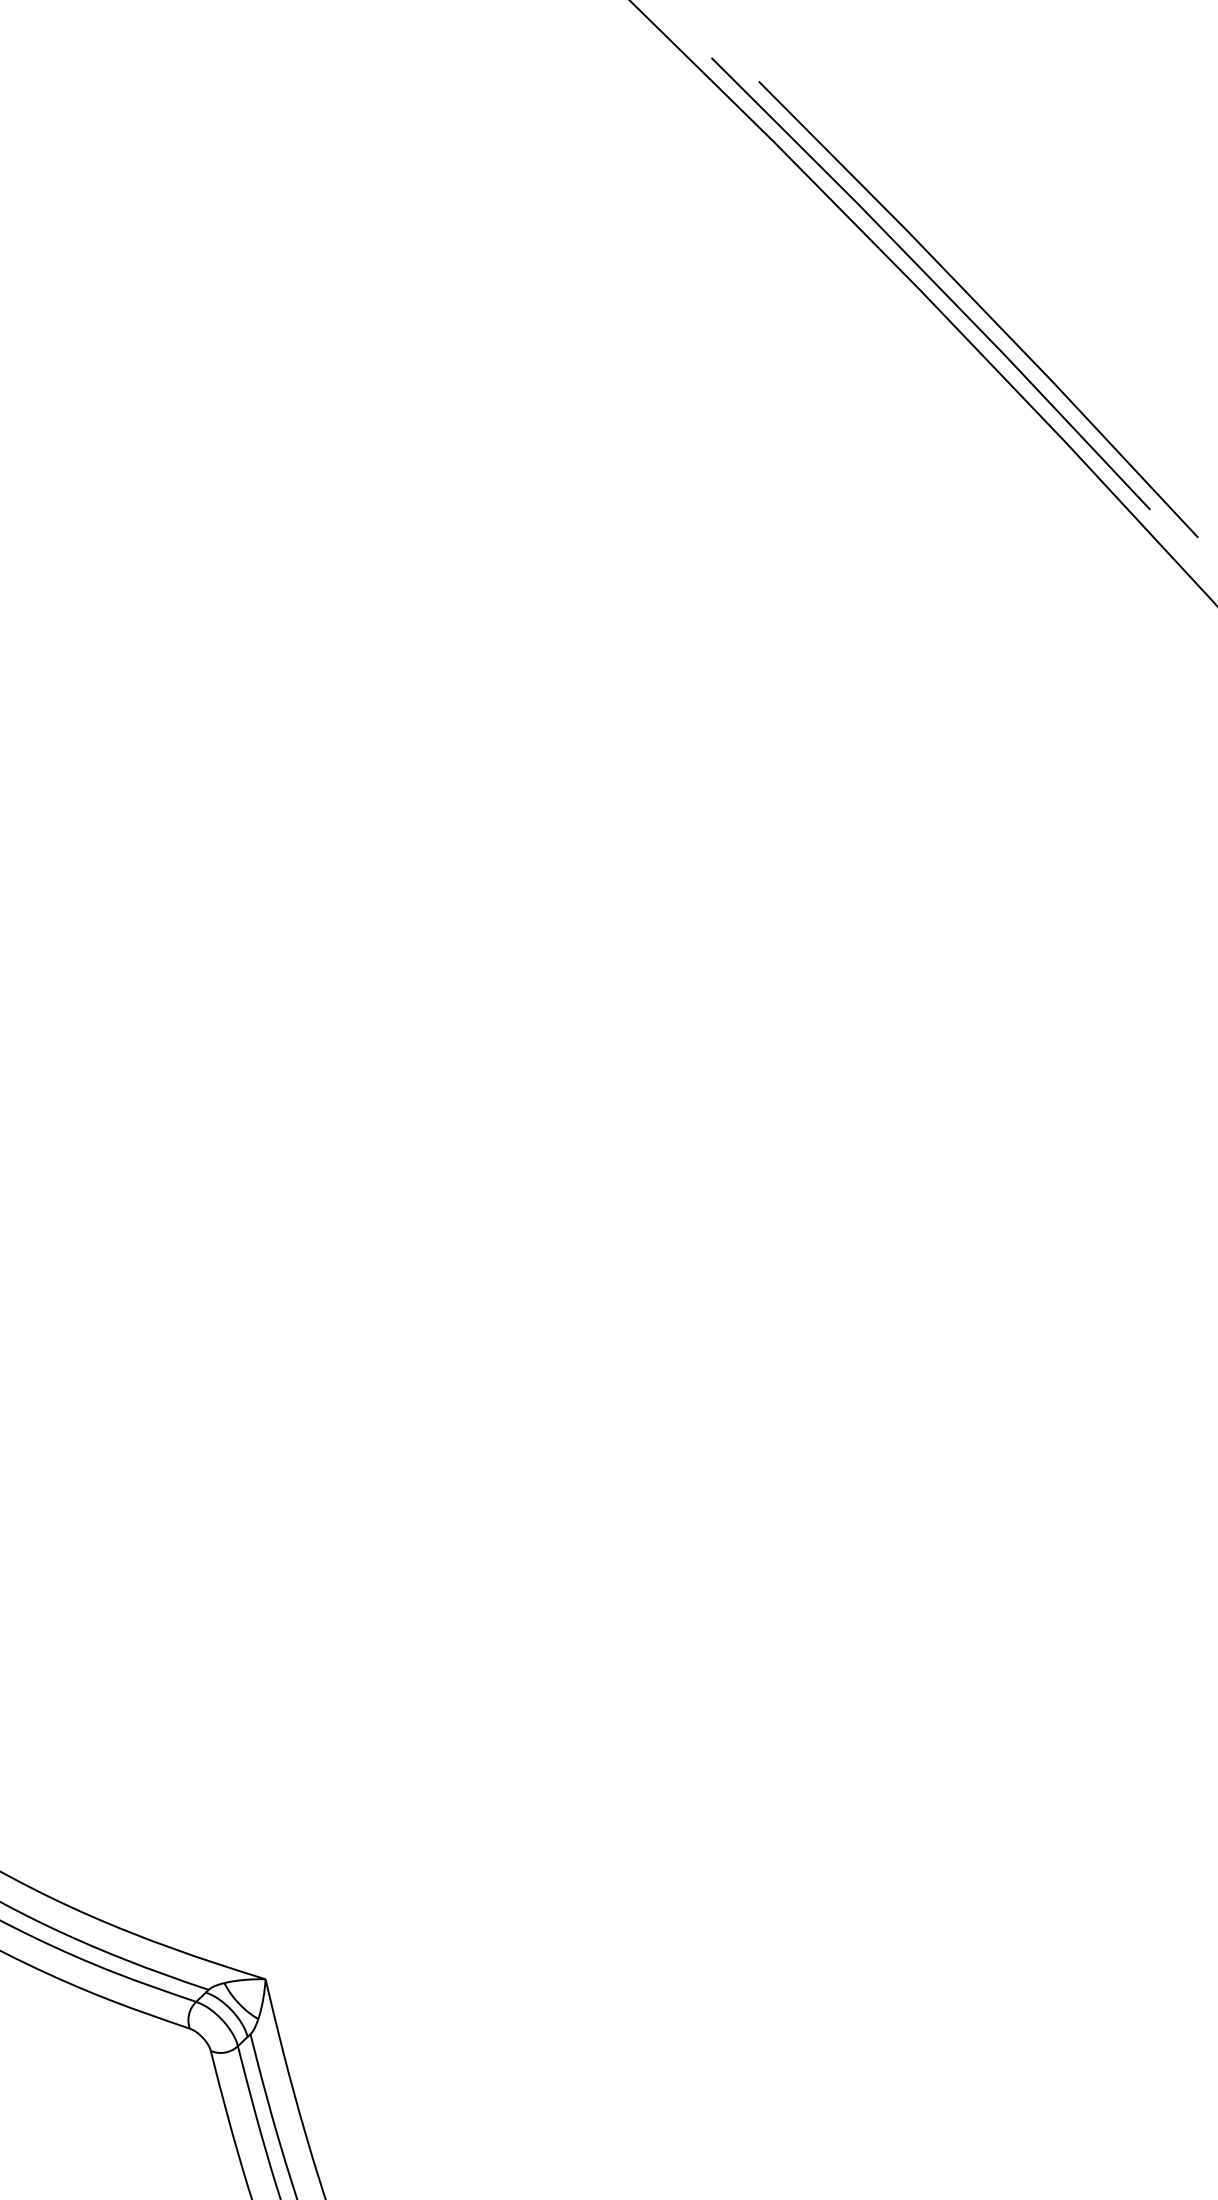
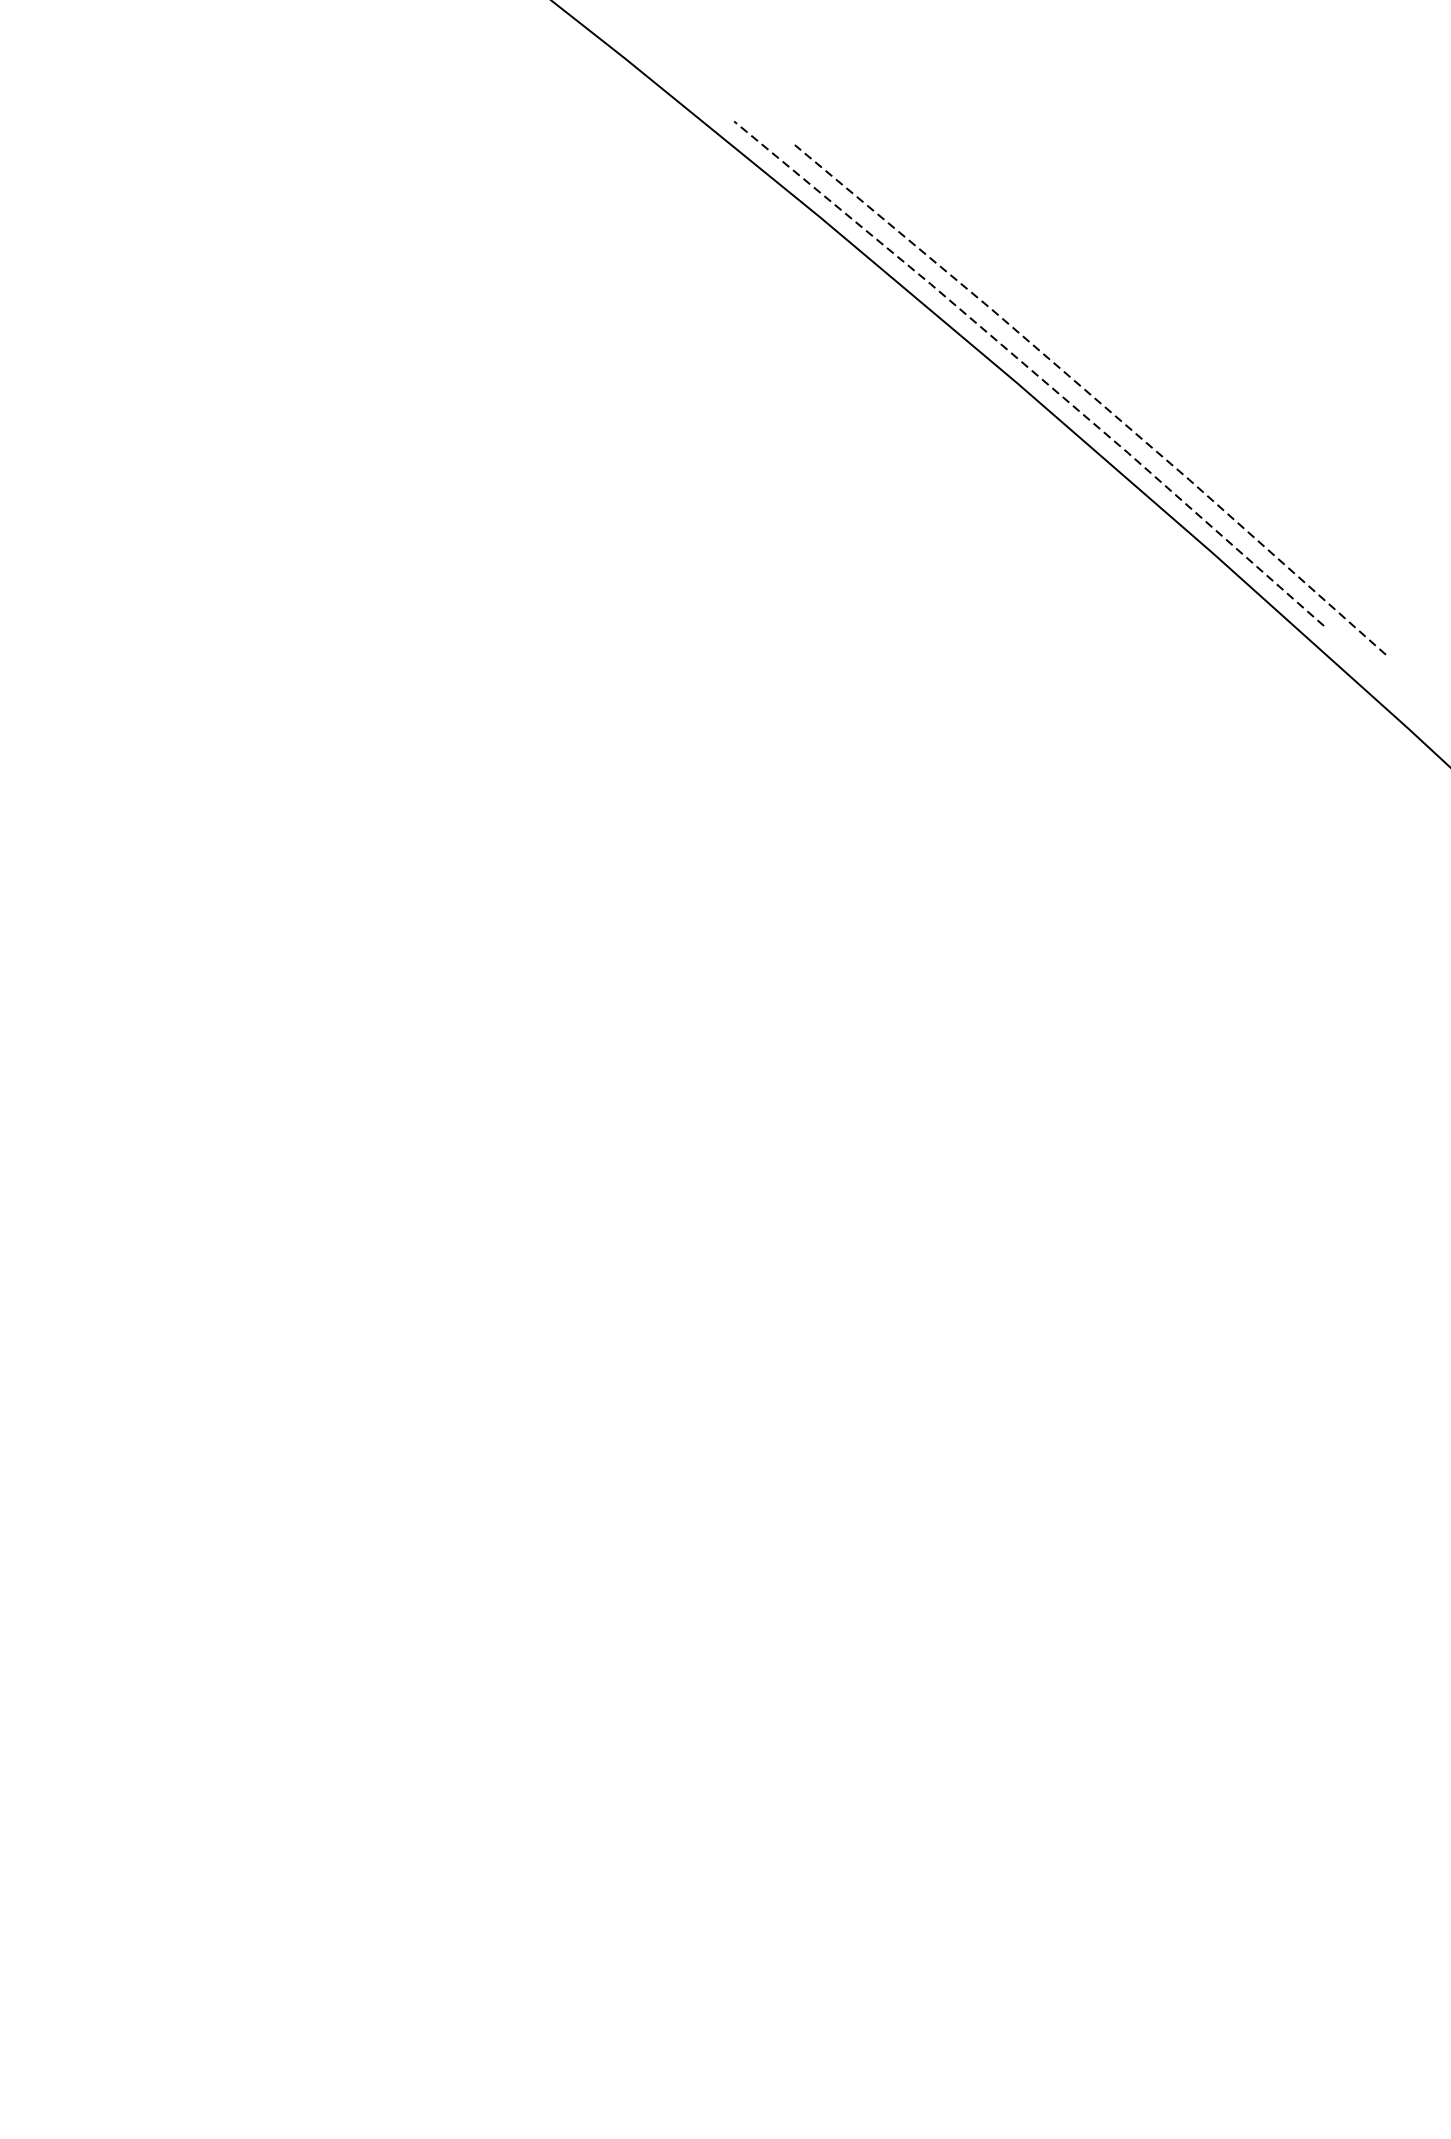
line: (933, 281) -> (1032, 370), solid -> dashed
line: (980, 307) -> (1092, 397), solid -> dashed

